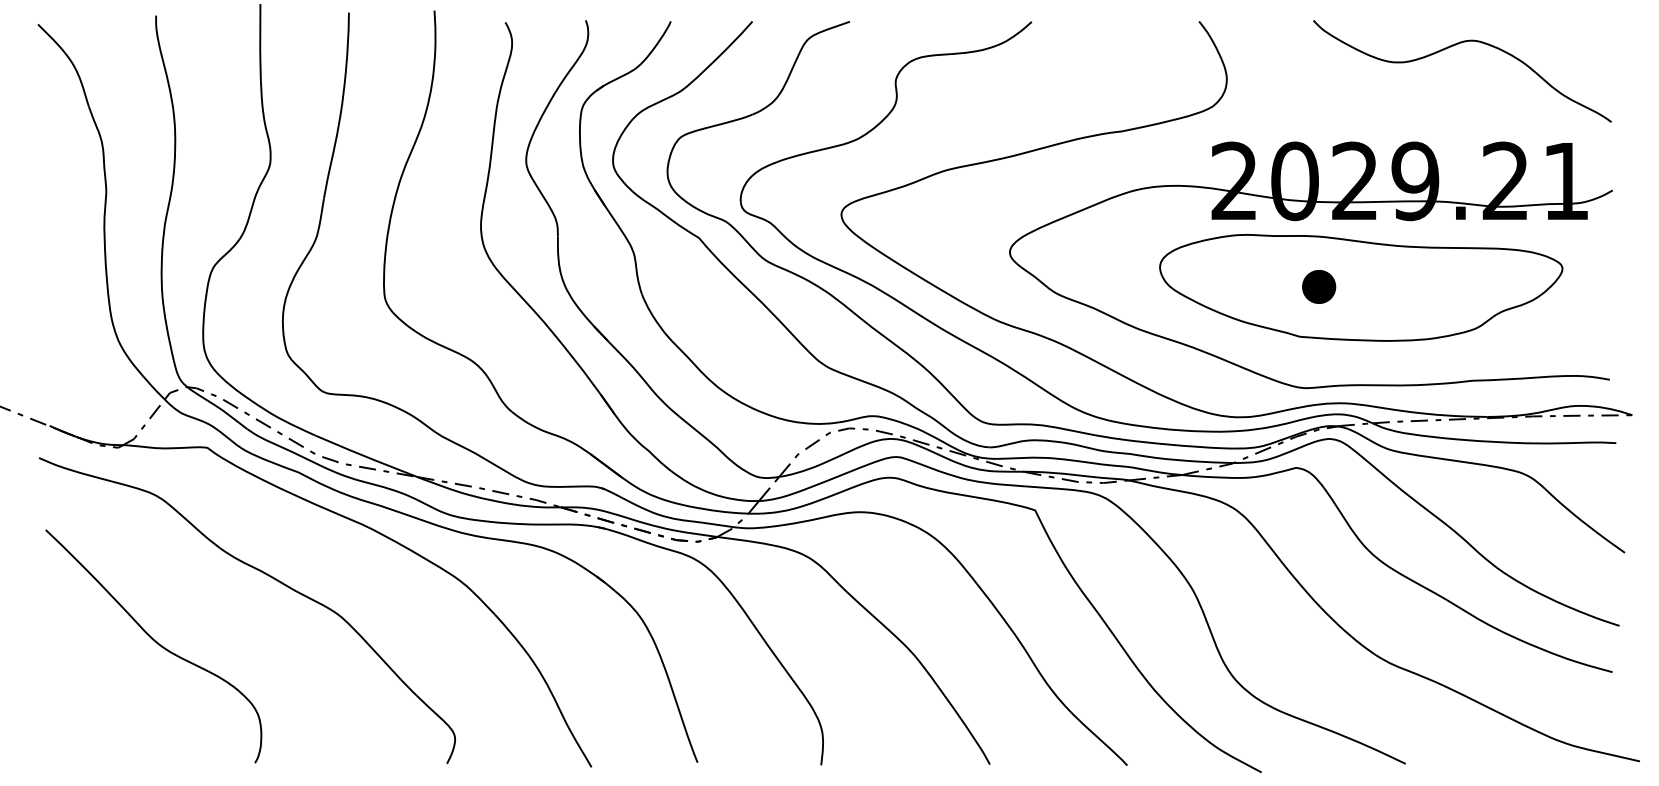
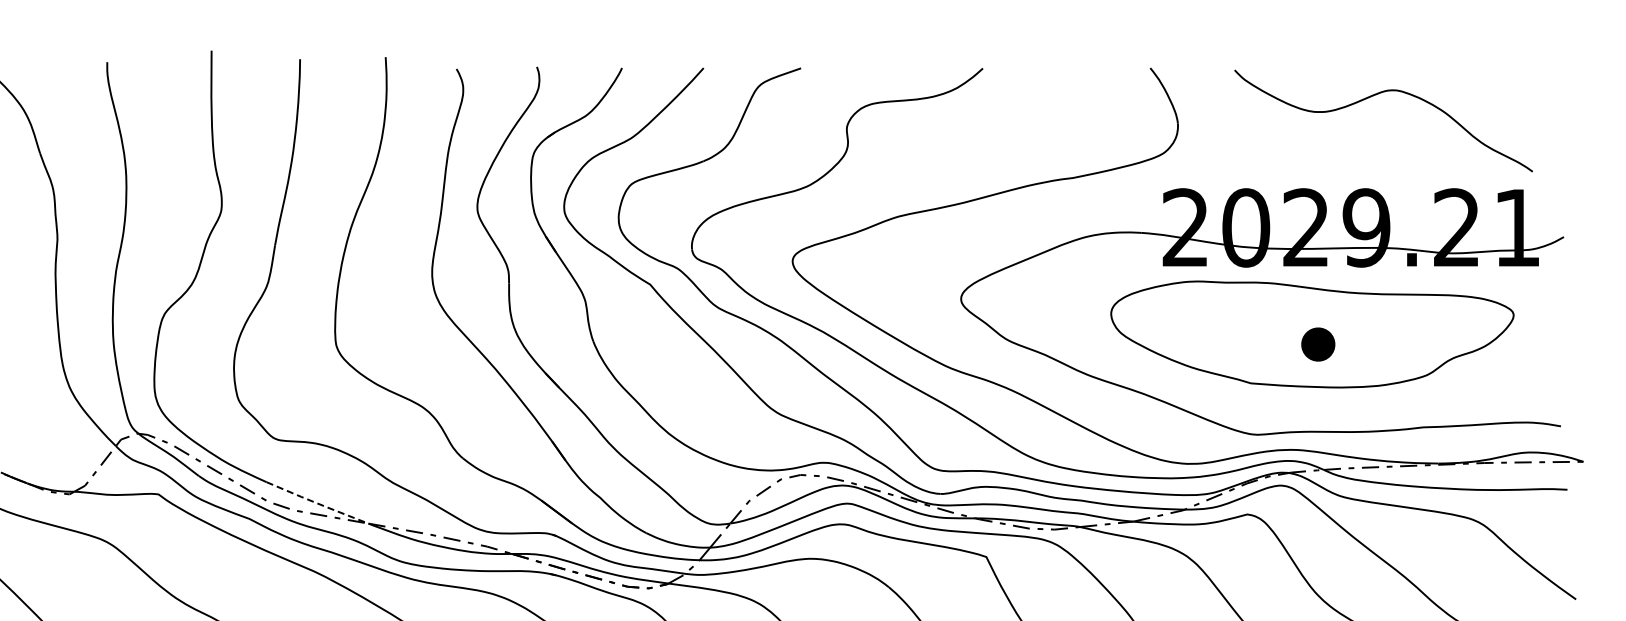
curve: (1453, 46) -> (1374, 96), moved
part: (1319, 286) -> (1318, 344), moved
line: (366, 456) -> (317, 503), solid -> dashed

